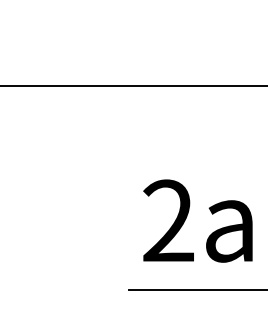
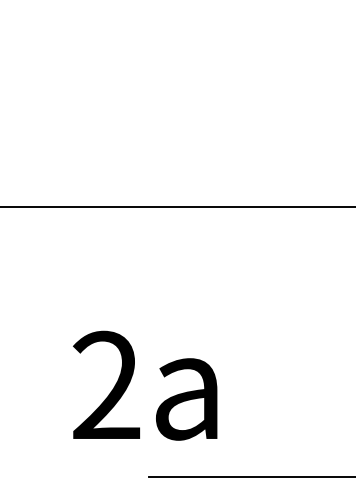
text: (198, 220) -> (145, 385), moved

